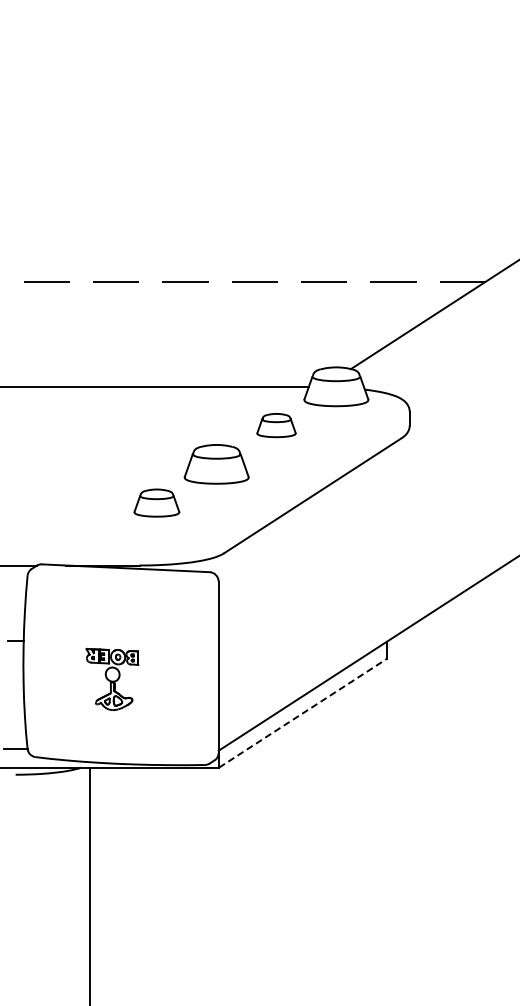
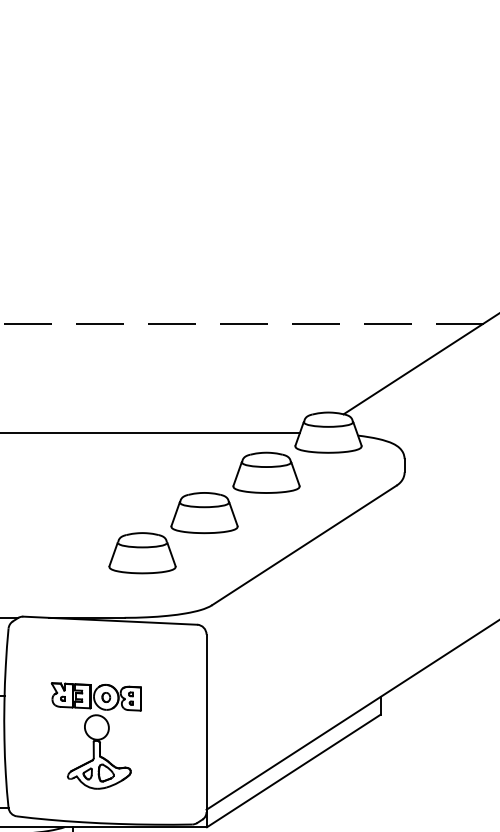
part: (276, 425) -> (266, 472), size x1.67
part: (156, 502) -> (142, 552), size x1.43
part: (112, 679) -> (96, 735), size x1.67
line: (302, 713) -> (293, 771), dashed -> solid

